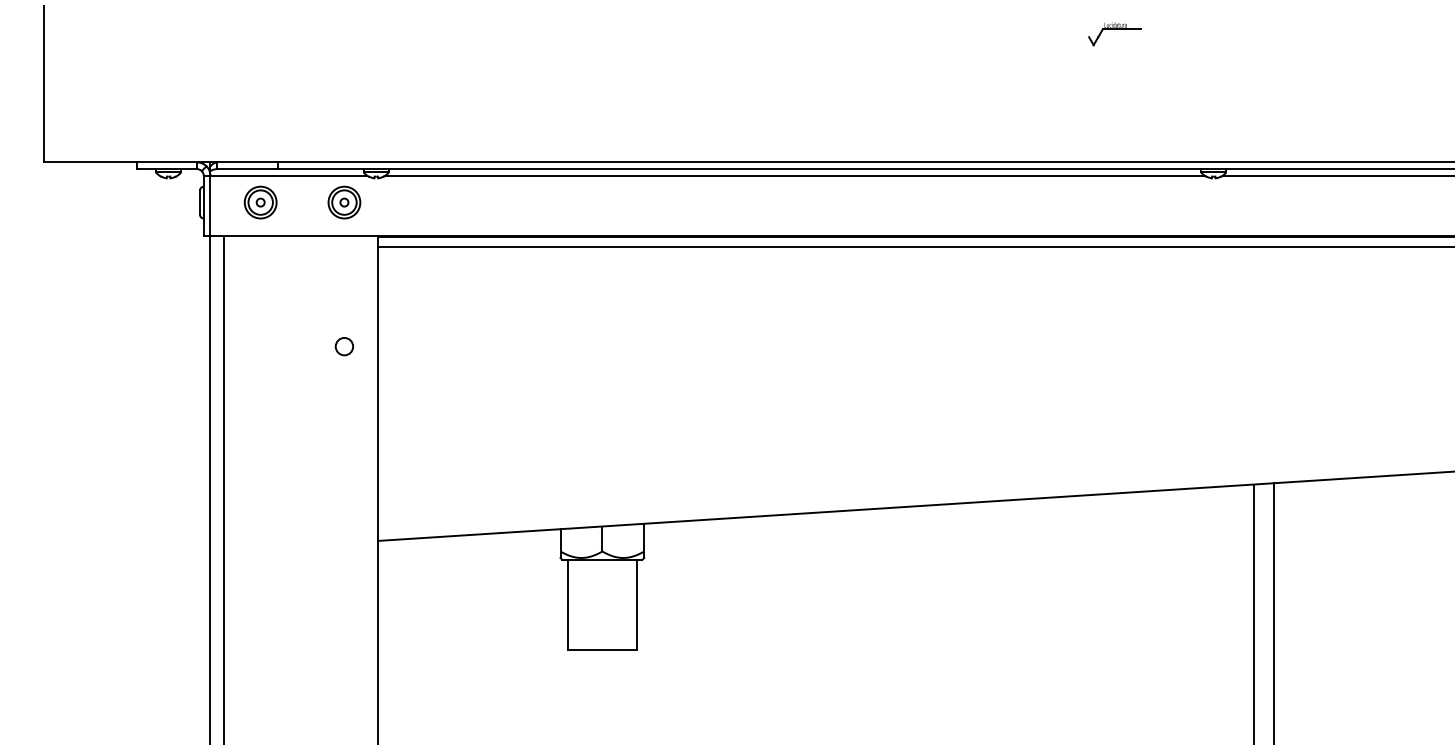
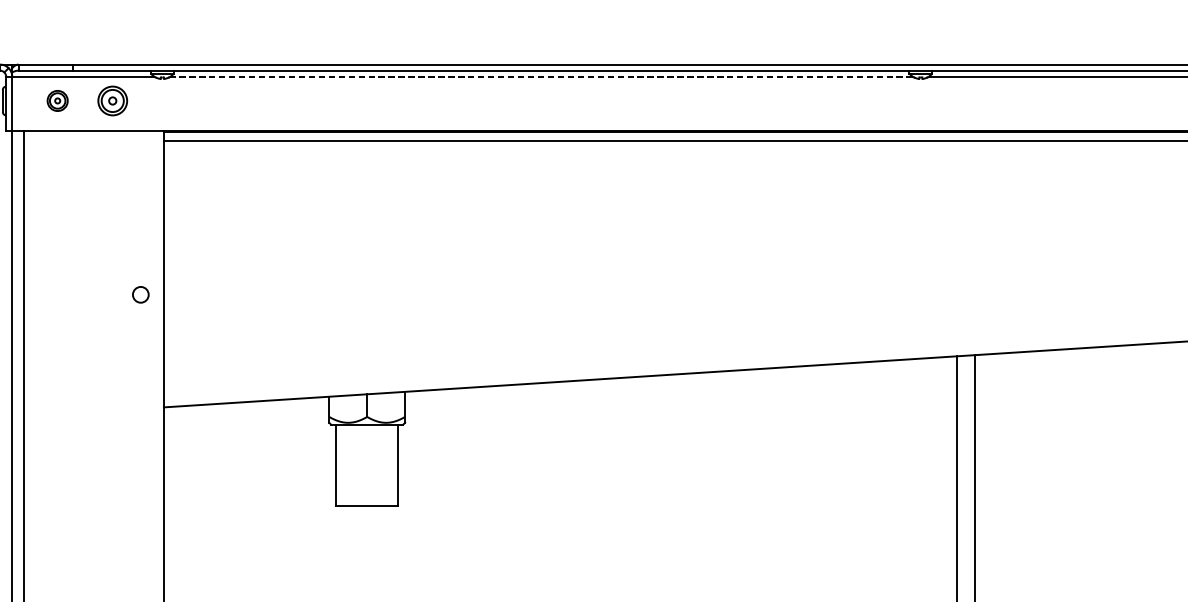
line: (795, 175) -> (542, 76), solid -> dashed
part: (260, 202) -> (57, 100), size x0.7
part: (344, 202) -> (112, 100), moved
circle: (343, 346) -> (139, 294), moved

